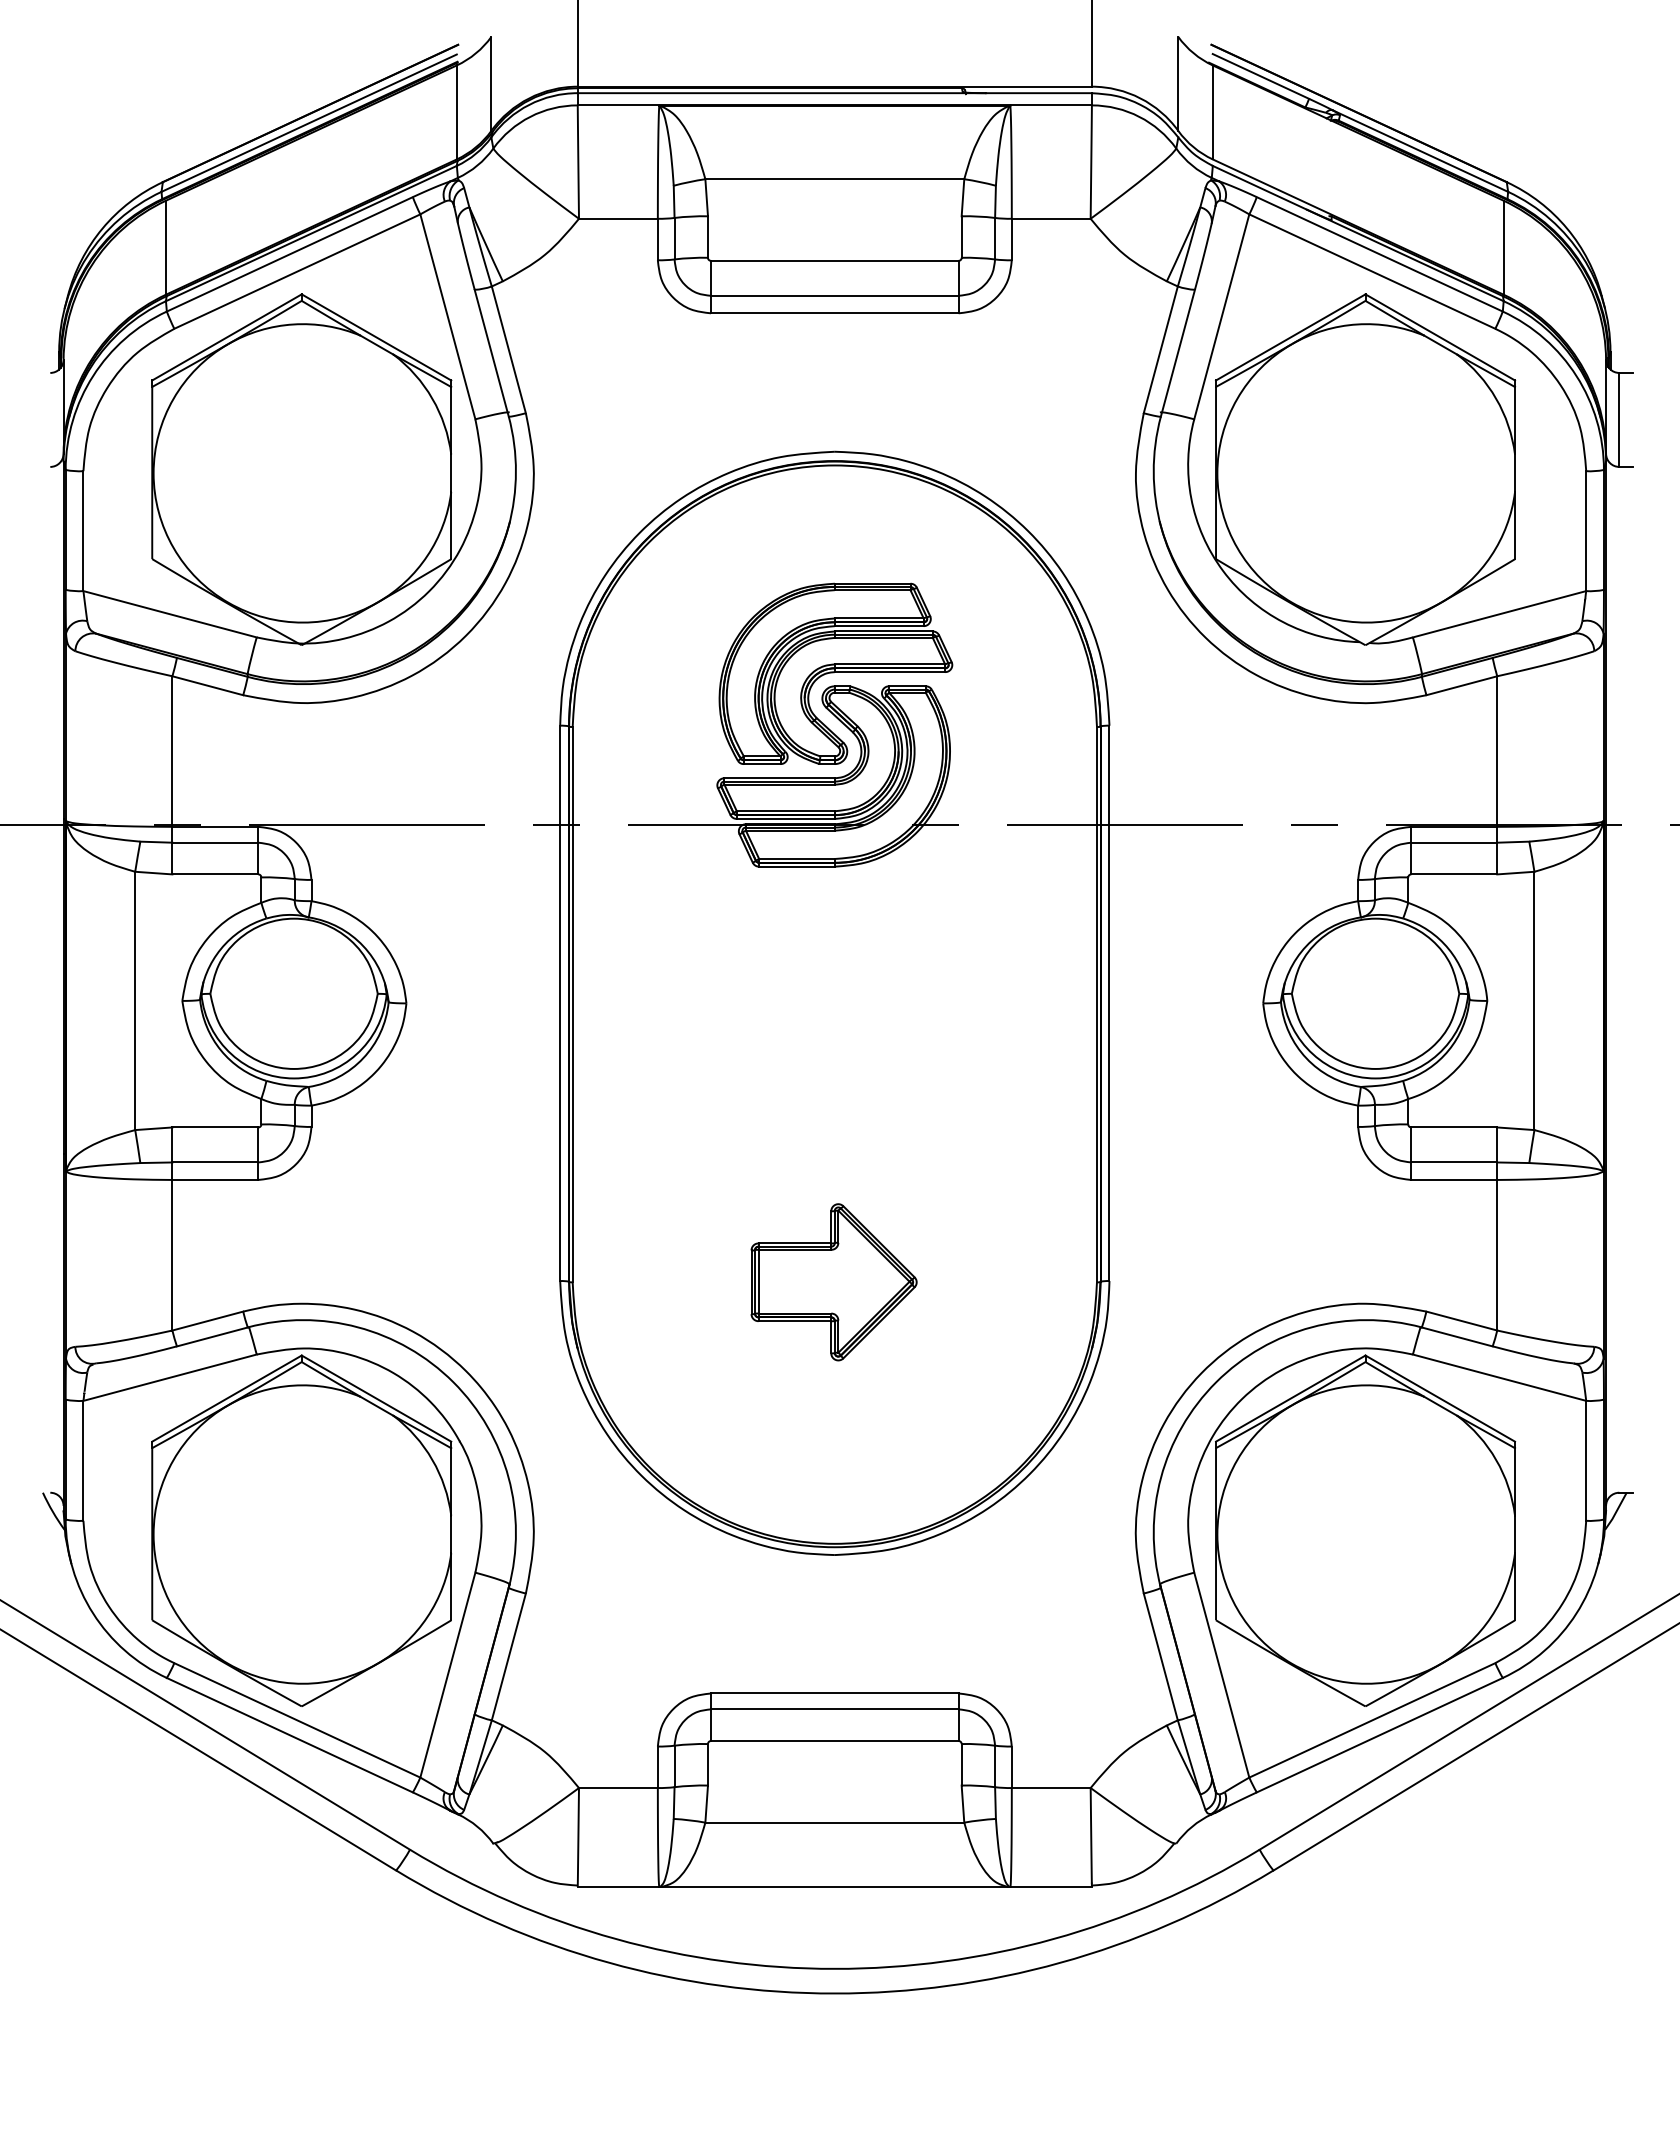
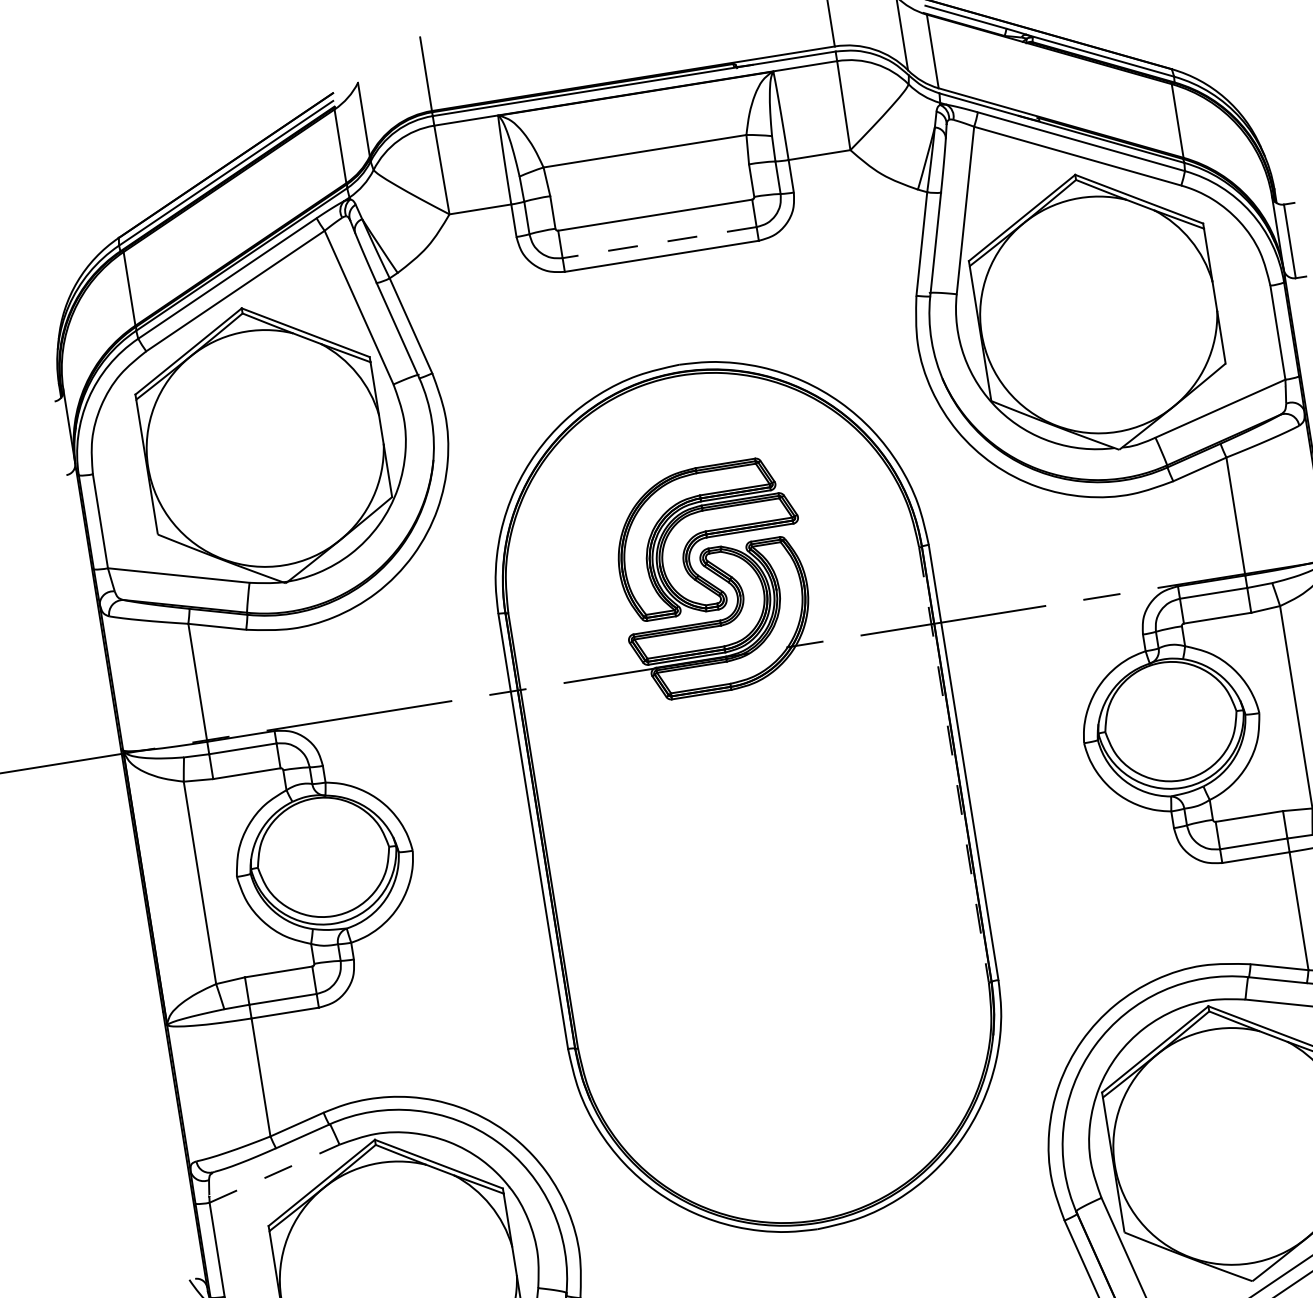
line: (834, 295) -> (659, 242), solid -> dashed
line: (1096, 1004) -> (953, 765), solid -> dashed
part: (833, 1282) -> (782, 1015), removed
line: (170, 1377) -> (274, 1173), solid -> dashed

